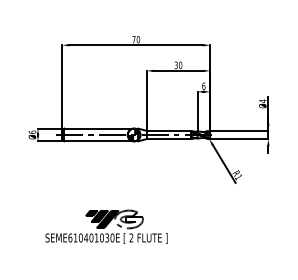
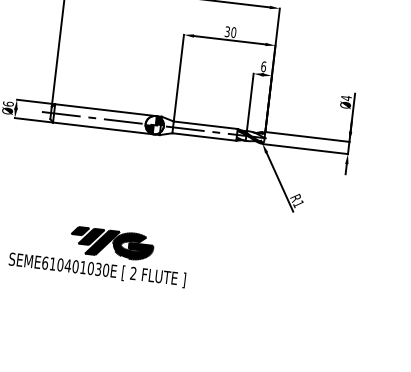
fill: (128, 219) -> (132, 246), added

